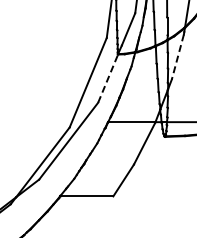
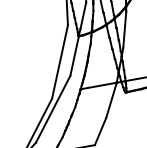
line: (177, 57) -> (124, 30), dashed -> solid
line: (108, 78) -> (74, 55), dashed -> solid

